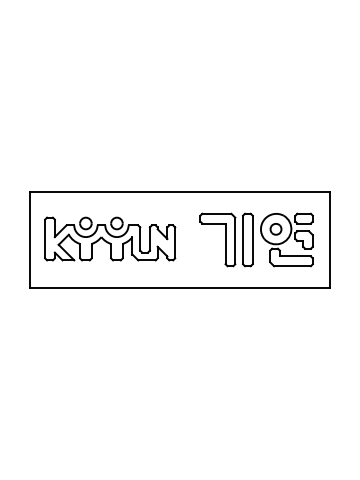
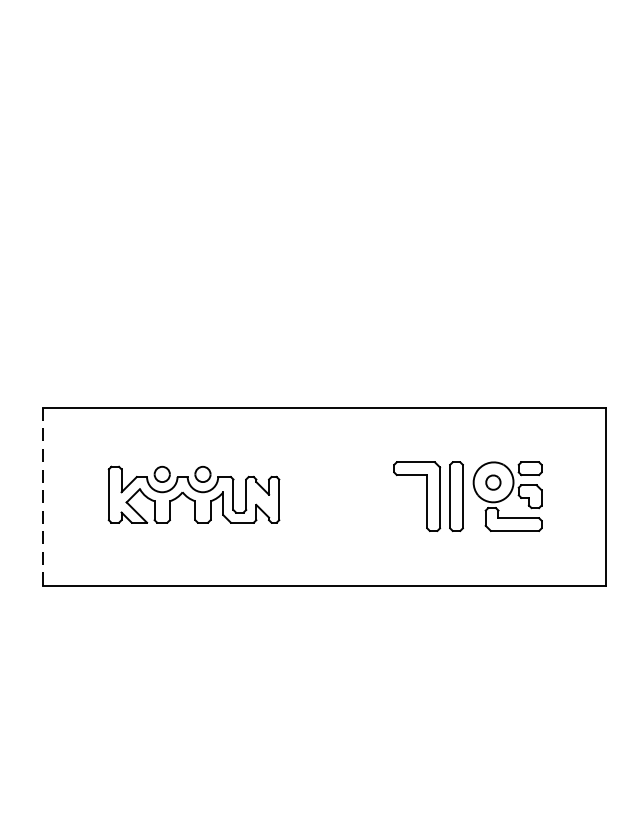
part: (110, 238) -> (194, 493), size x0.7
part: (256, 239) -> (467, 495), size x0.7
line: (29, 240) -> (42, 497), solid -> dashed

